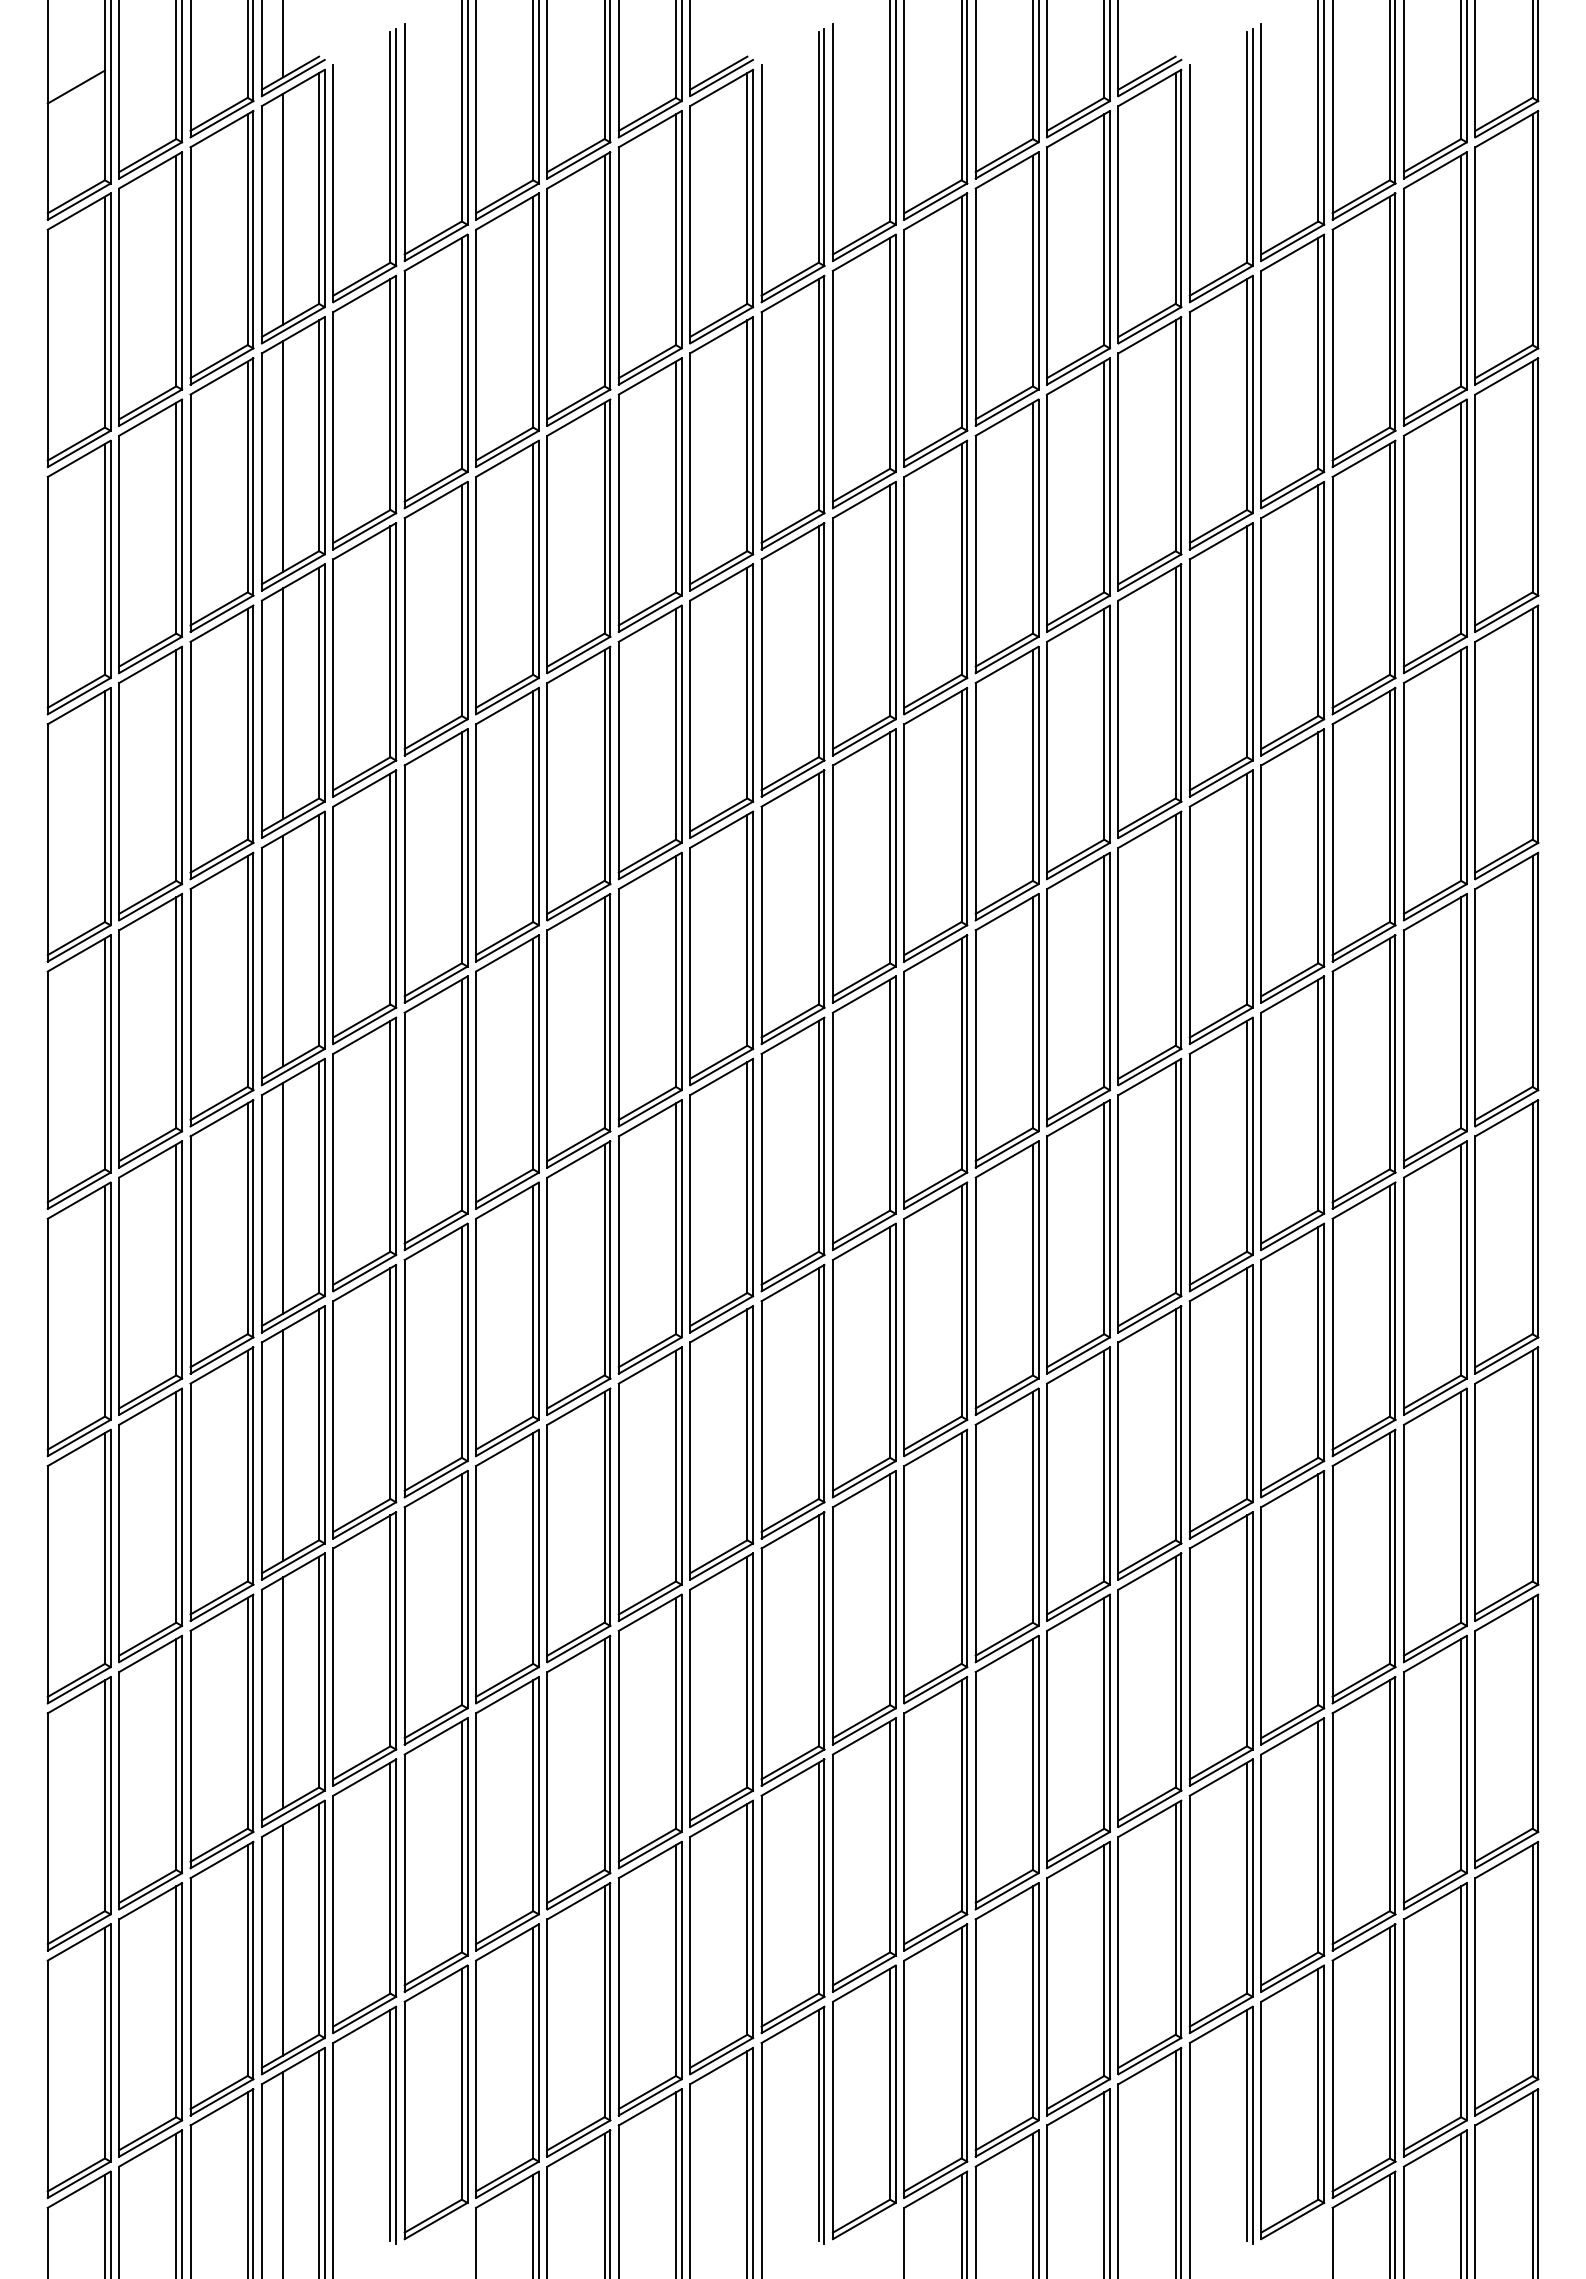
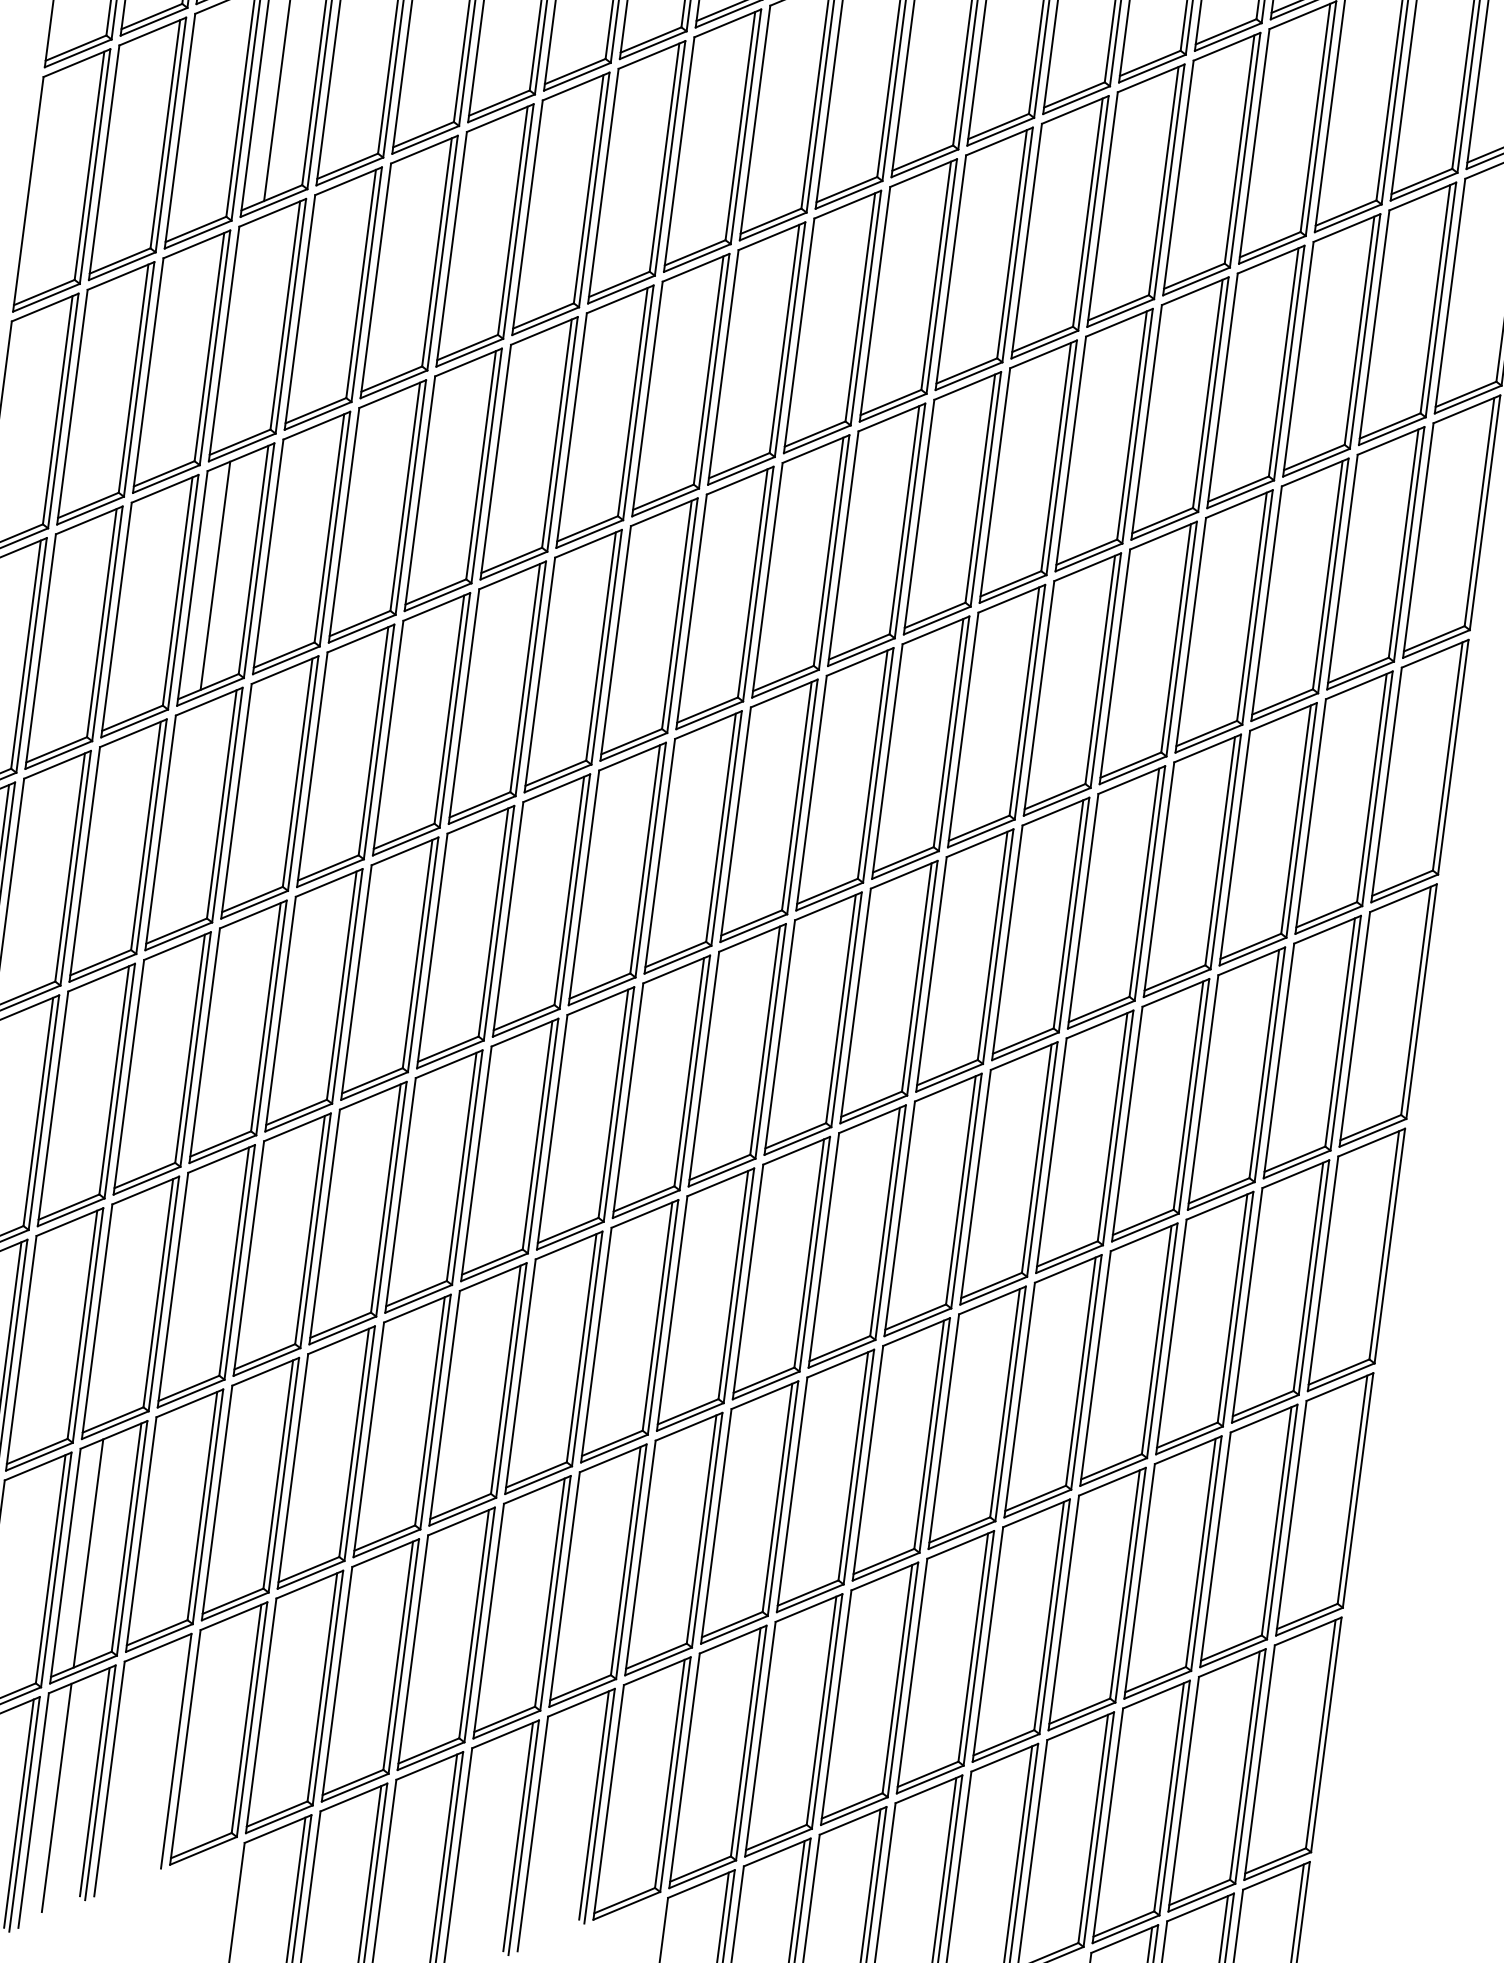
line: (283, 703) -> (247, 331), removed
line: (283, 1197) -> (184, 819), removed
line: (283, 1445) -> (152, 1064), removed
line: (283, 1692) -> (120, 1308), removed
line: (390, 2125) -> (170, 1750), removed

